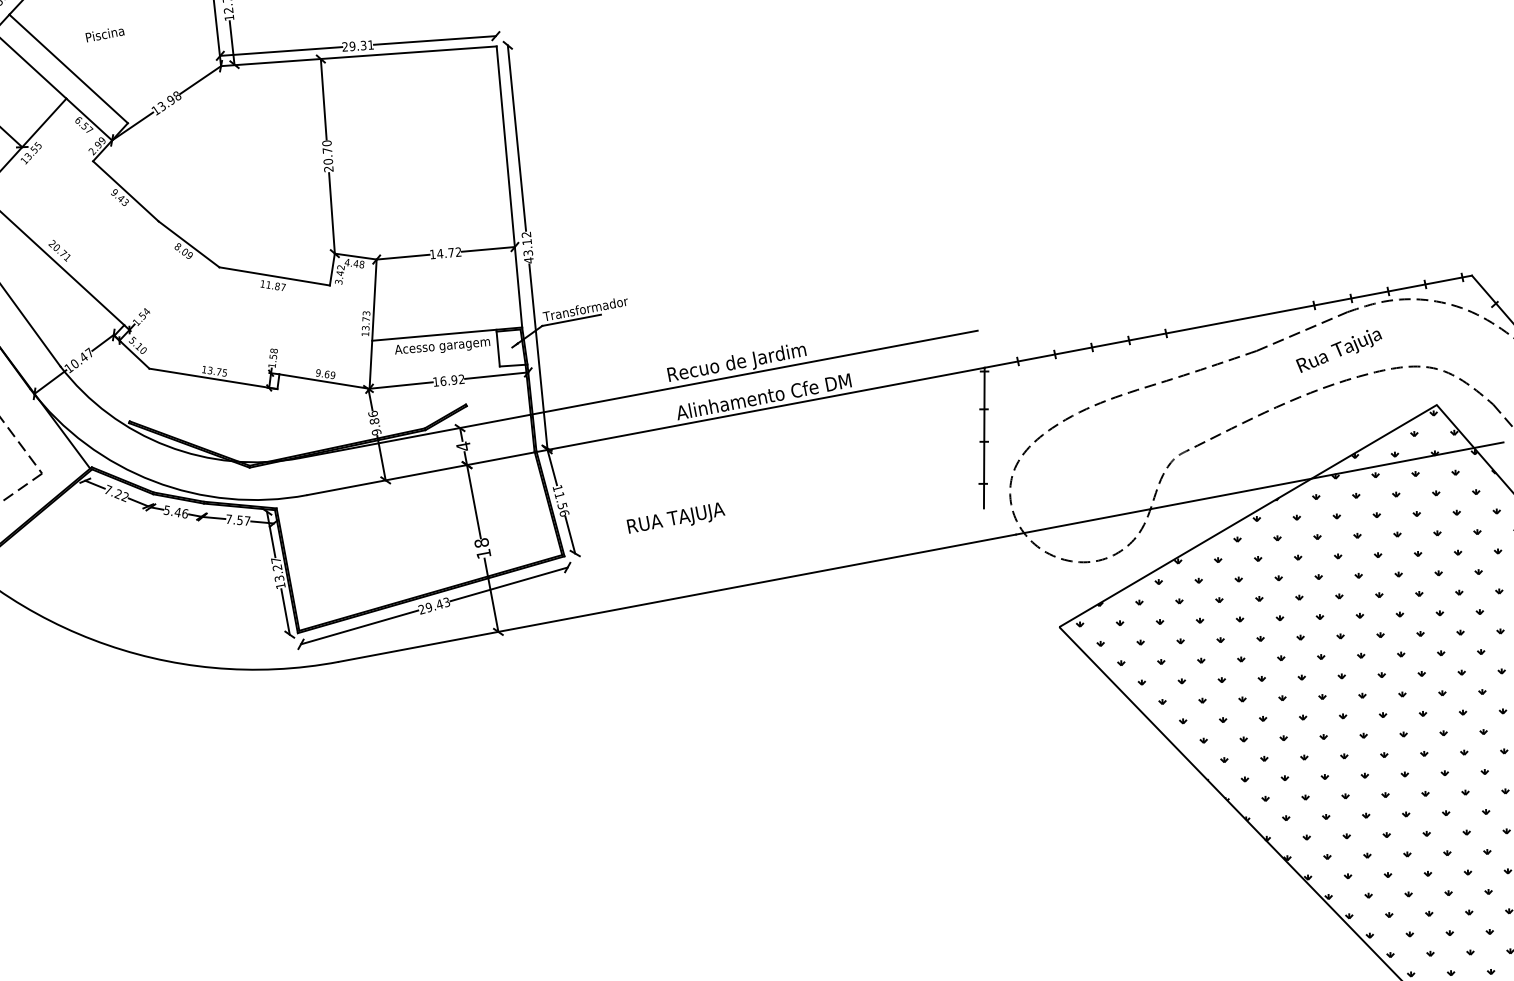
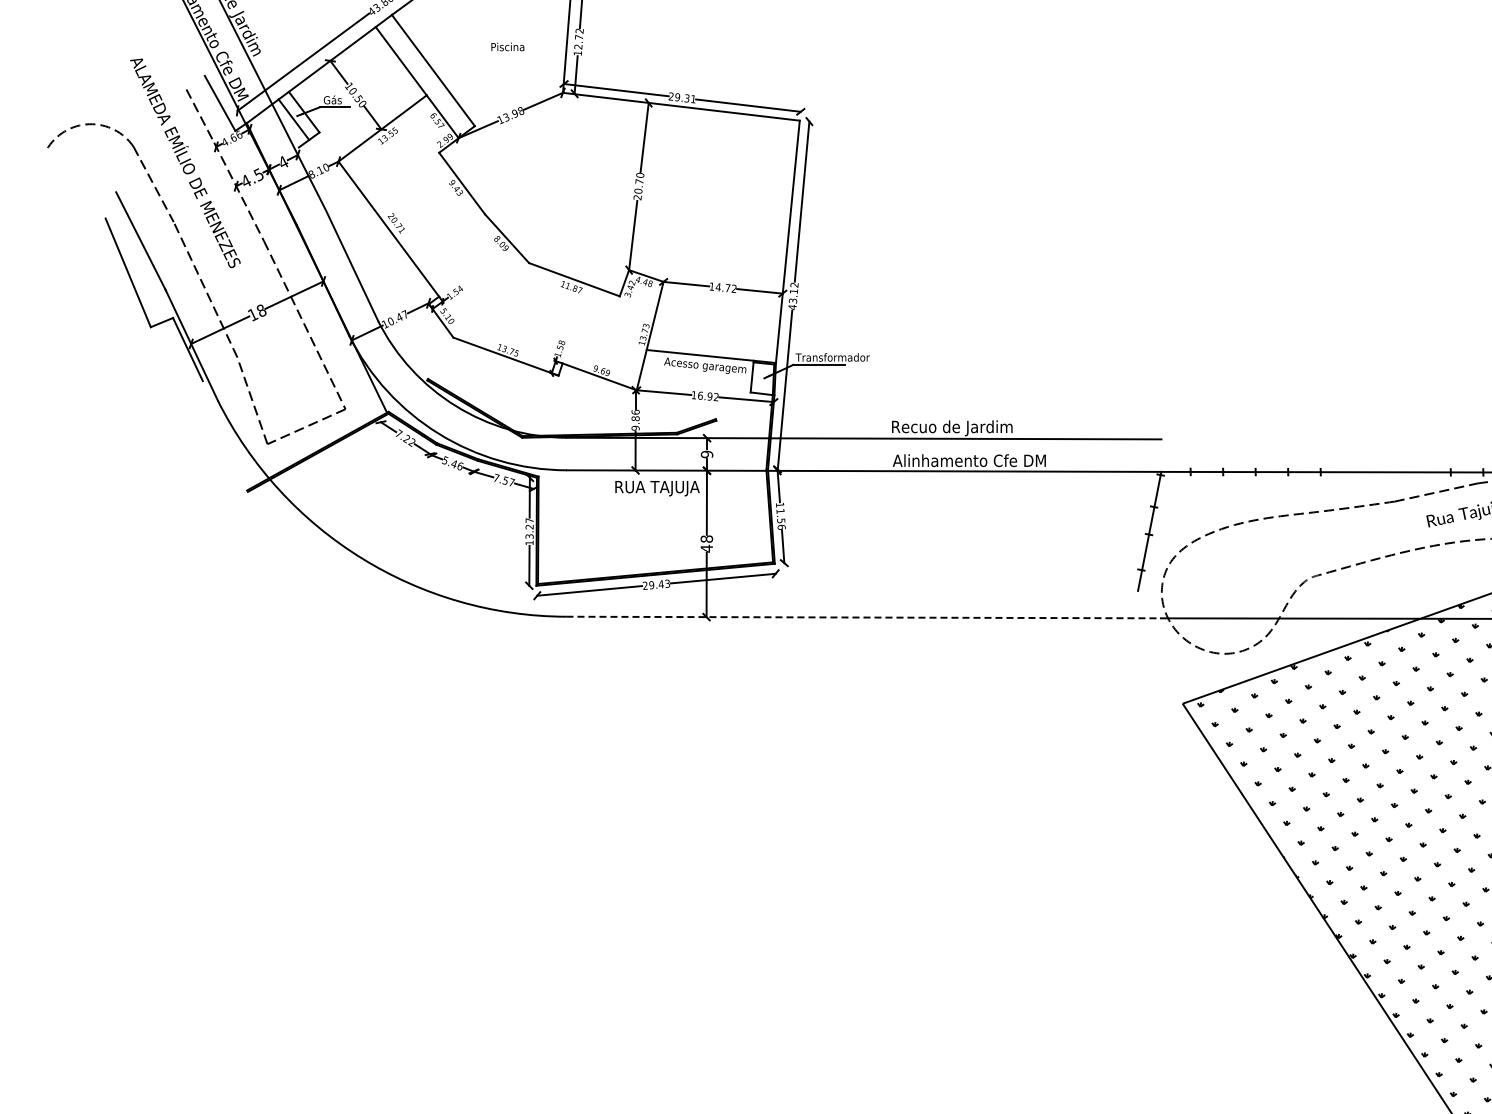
text: (104, 33) -> (507, 46), moved
text: (462, 446) -> (706, 454), 4 -> 9
text: (676, 519) -> (657, 488), moved
text: (483, 553) -> (706, 548), 18 -> 48
line: (678, 598) -> (864, 617), solid -> dashed

